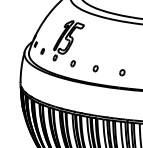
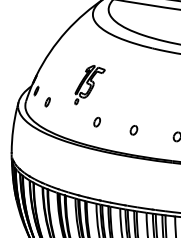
part: (68, 40) -> (89, 84), size x0.6

